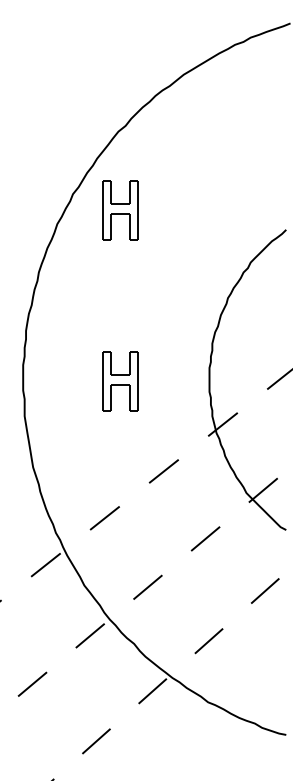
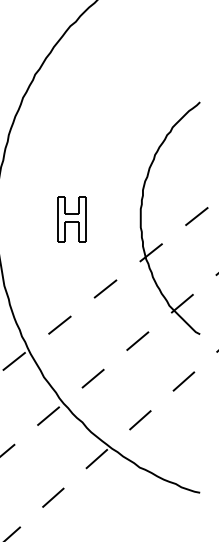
part: (120, 210) -> (71, 87), removed

